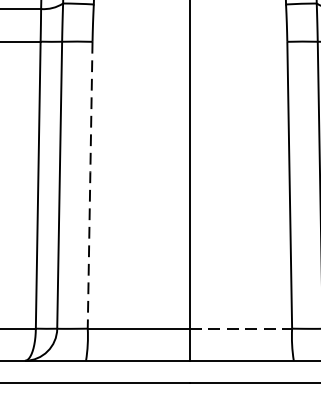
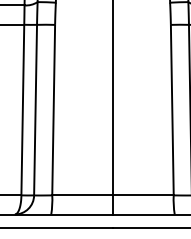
line: (89, 184) -> (53, 109), dashed -> solid
line: (241, 328) -> (143, 195), dashed -> solid

